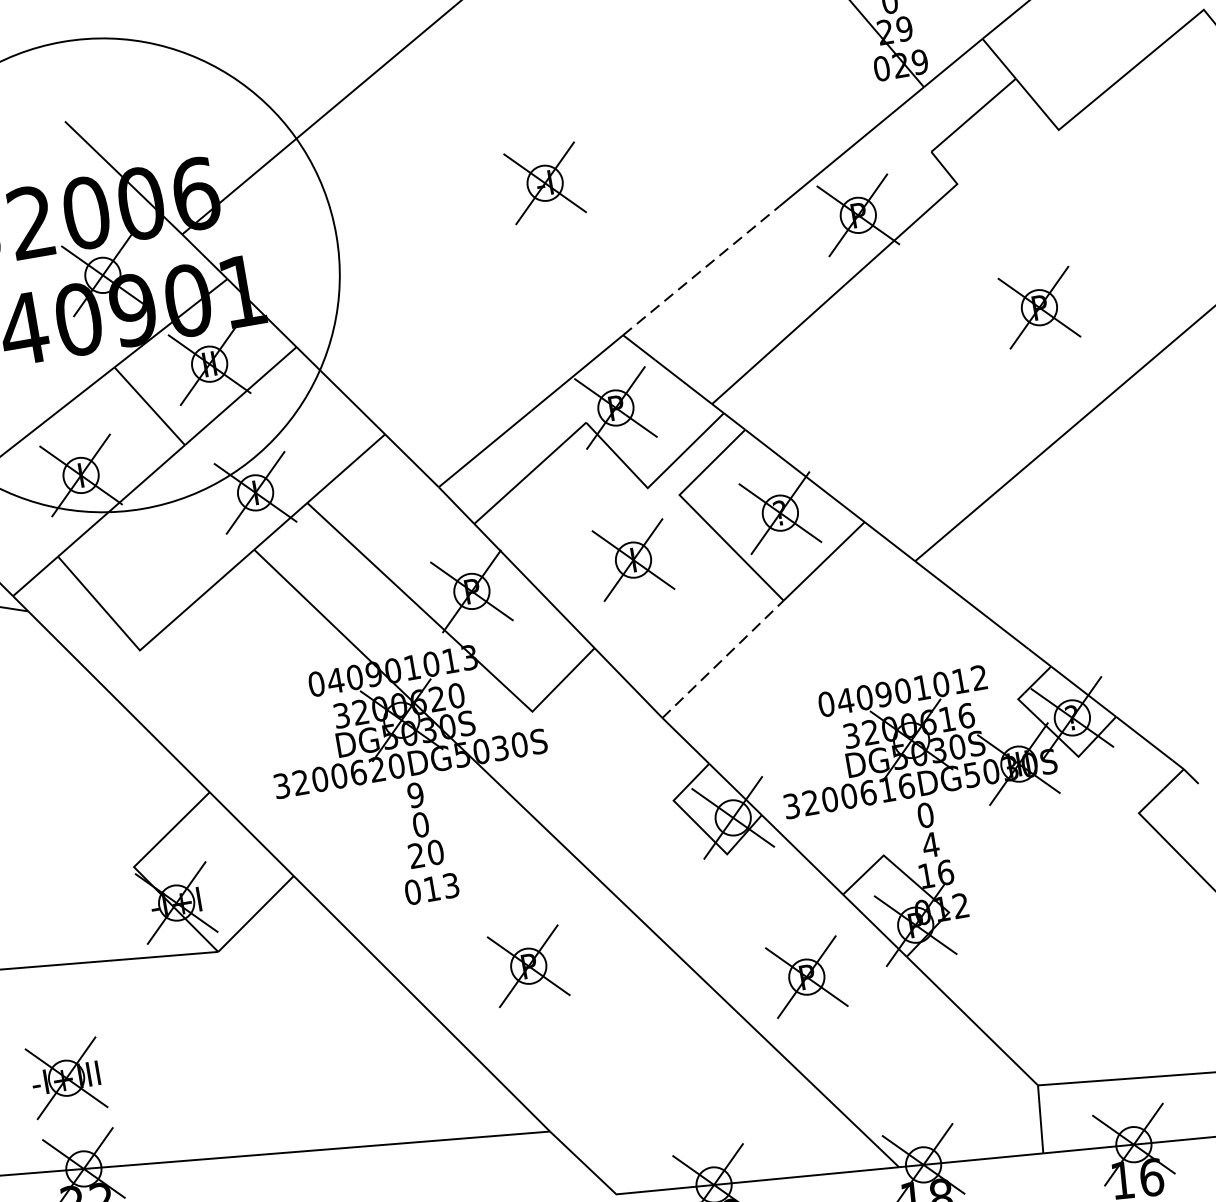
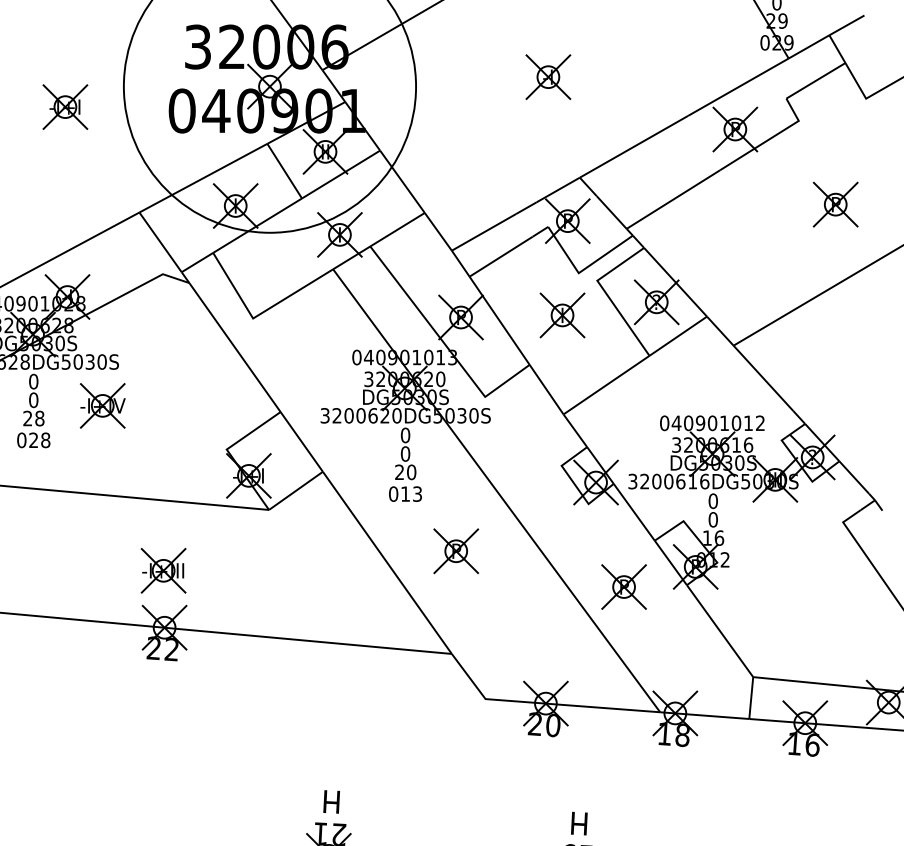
line: (701, 270) -> (634, 146), dashed -> solid
line: (722, 658) -> (606, 384), dashed -> solid
text: (415, 795) -> (405, 435), 9 -> 0
text: (931, 844) -> (713, 519), 4 -> 0

